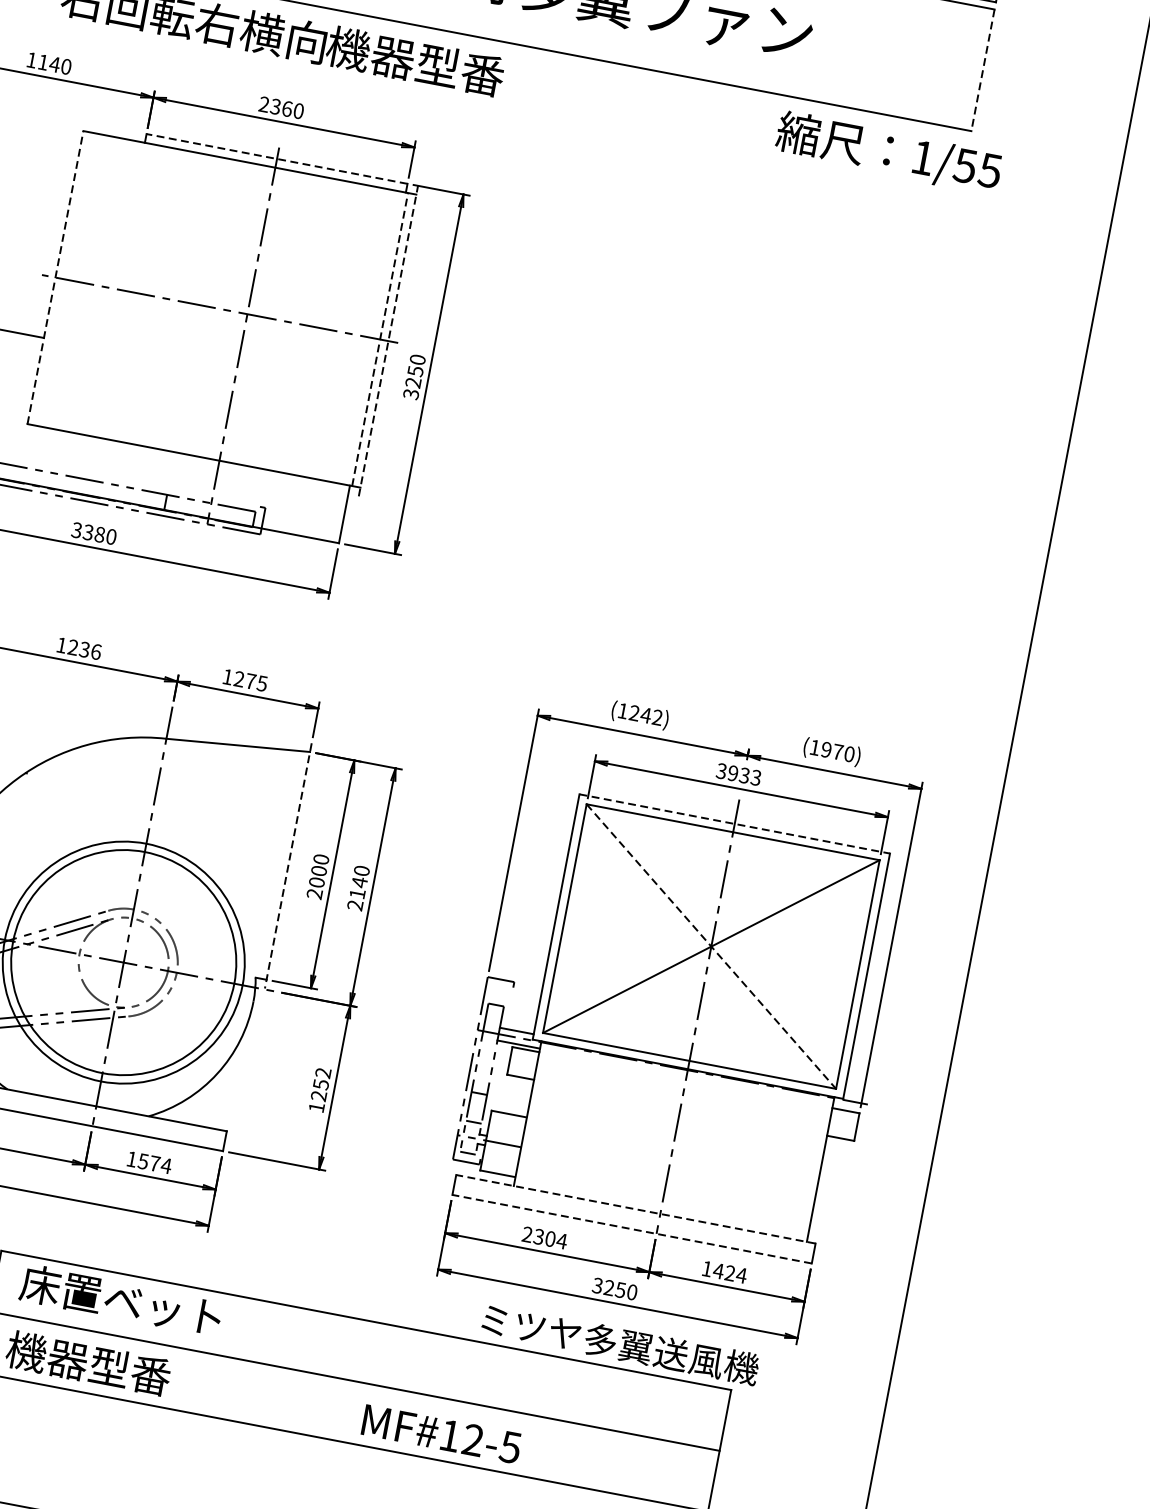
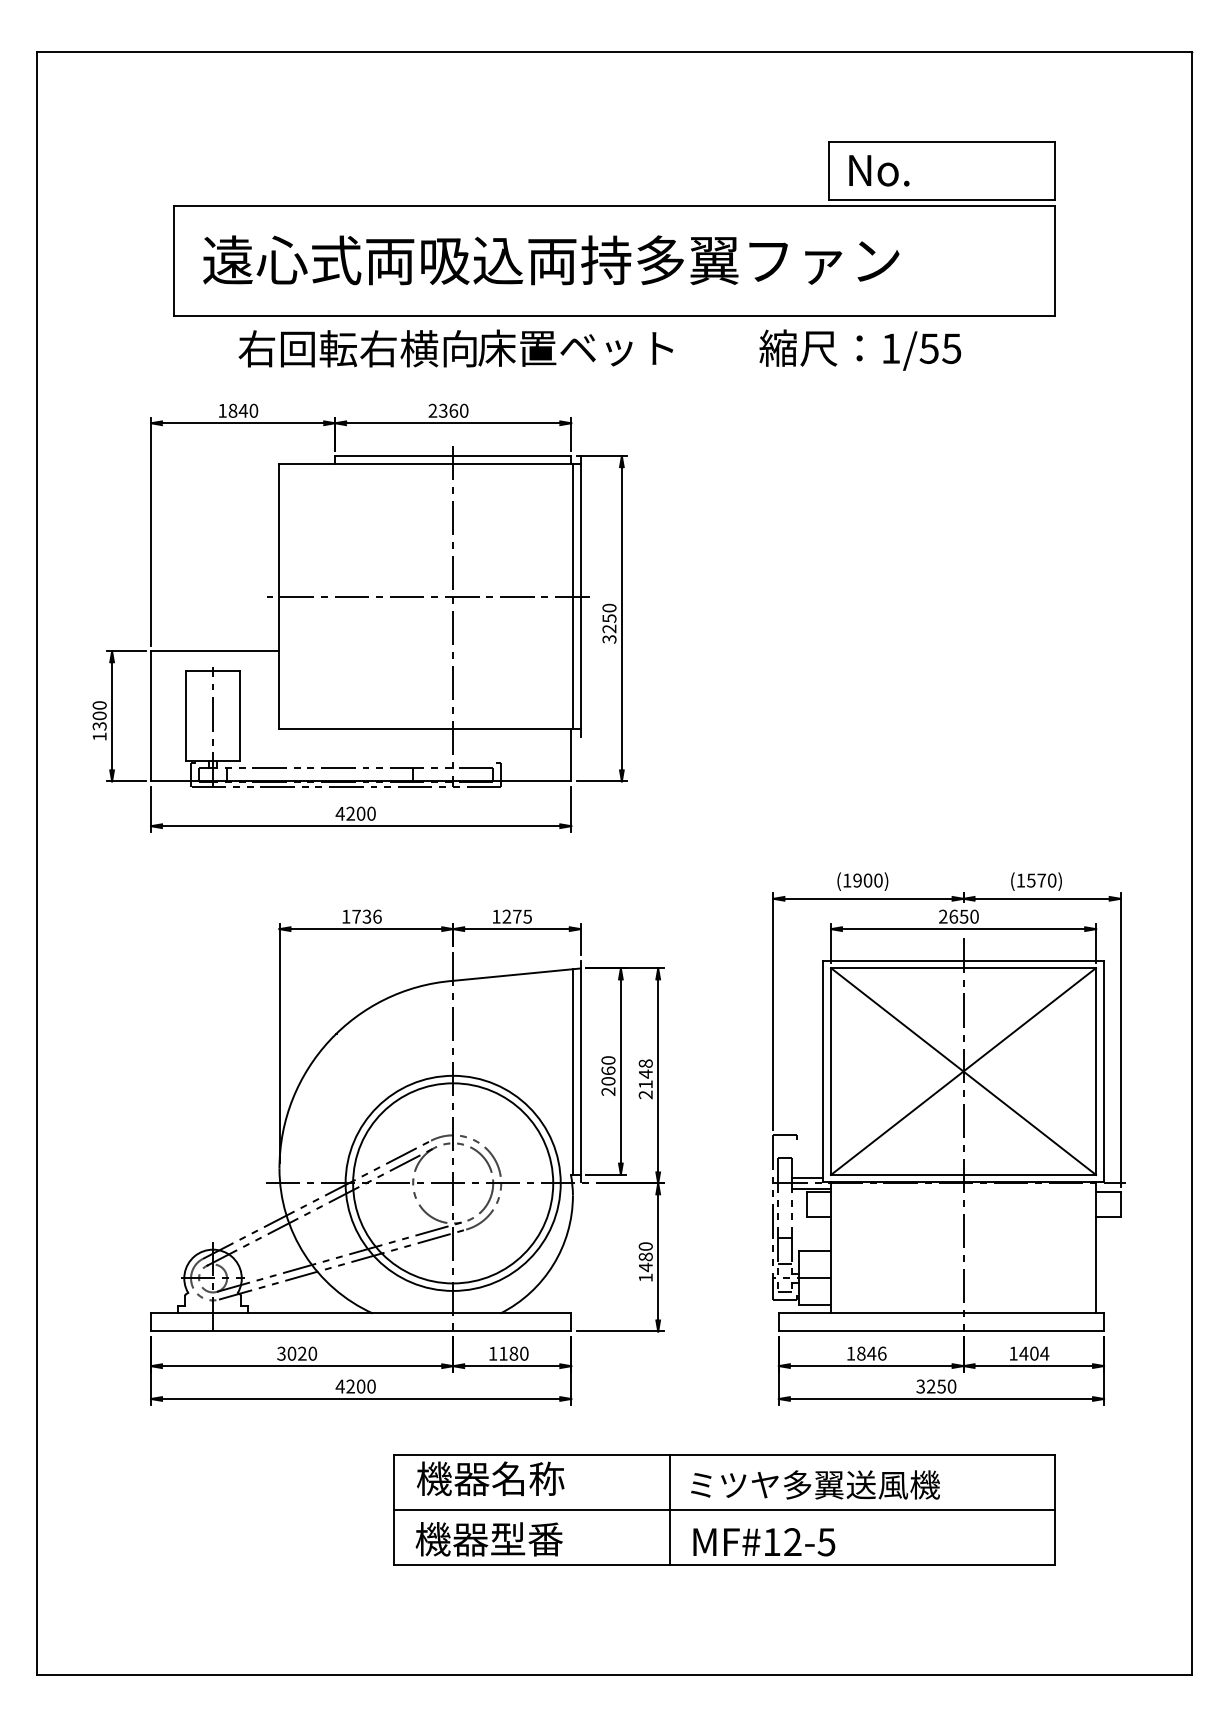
text: (42, 61) -> (232, 410), 1140 -> 1840
text: (435, 64) -> (575, 347), 機器型番 -> 床置ベット
line: (982, 70) -> (1054, 261), dashed -> solid
text: (889, 152) -> (860, 349), moved
line: (276, 159) -> (452, 456), dashed -> solid
line: (55, 277) -> (279, 596), dashed -> solid
line: (380, 339) -> (573, 596), dashed -> solid
line: (388, 340) -> (580, 596), dashed -> solid
text: (88, 532) -> (350, 813), 3380 -> 4200
text: (73, 647) -> (356, 916), 1236 -> 1736
text: (645, 715) -> (867, 880), (1242) -> (1900)
text: (826, 749) -> (1031, 880), (1970) -> (1570)
text: (738, 774) -> (958, 916), 3933 -> 2650
line: (735, 824) -> (964, 960), dashed -> solid
line: (280, 864) -> (573, 1071), added
line: (288, 865) -> (580, 1071), dashed -> solid
text: (319, 870) -> (608, 1070), 2000 -> 2060
text: (361, 870) -> (645, 1063), 2140 -> 2148
line: (711, 946) -> (963, 1071), dashed -> solid
text: (320, 1085) -> (645, 1257), 1252 -> 1480
text: (154, 1163) -> (513, 1353), 1574 -> 1180
line: (636, 1209) -> (941, 1313), dashed -> solid
line: (632, 1229) -> (941, 1331), dashed -> solid
text: (544, 1237) -> (866, 1353), 2304 -> 1846
text: (730, 1273) -> (1034, 1353), 1424 -> 1404
text: (120, 1300) -> (506, 1478), 床置ベット -> 機器名称
text: (620, 1343) -> (815, 1484), moved
line: (293, 1369) -> (669, 1510), added
text: (441, 1434) -> (764, 1542), moved

